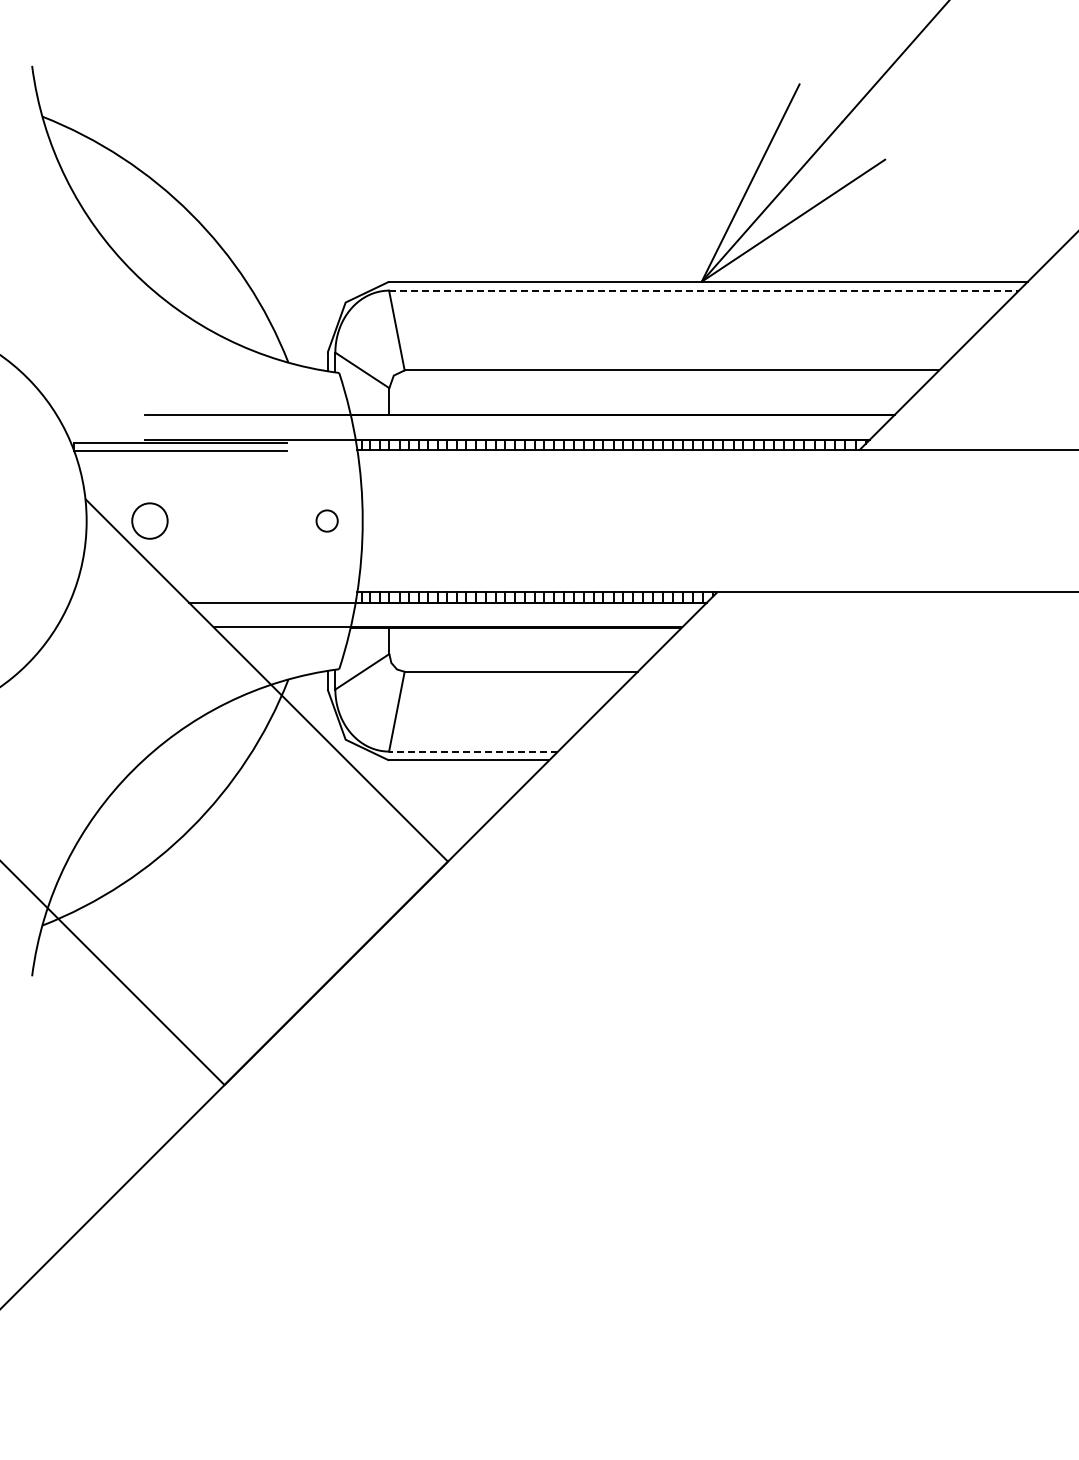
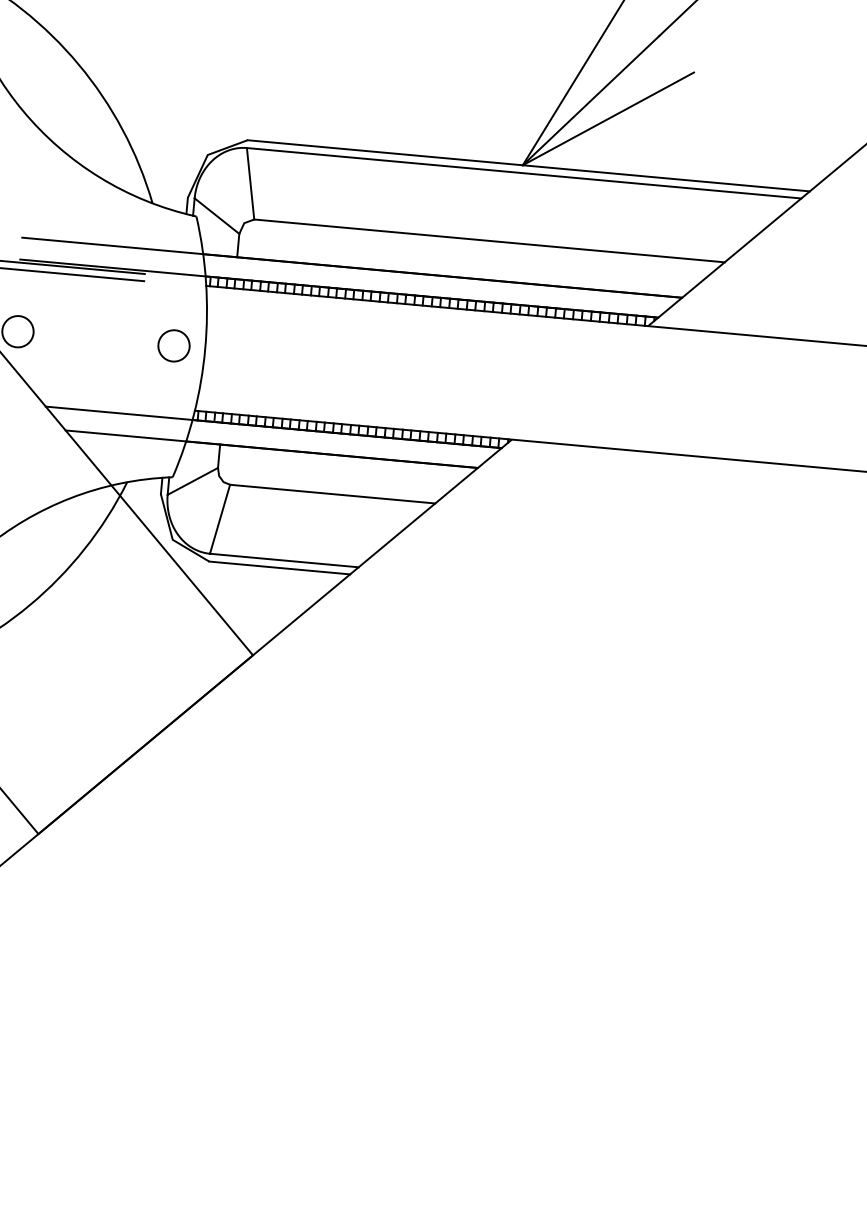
line: (704, 290) -> (524, 173), dashed -> solid
circle: (326, 520) -> (173, 345), size x1.67
line: (473, 751) -> (284, 560), dashed -> solid

